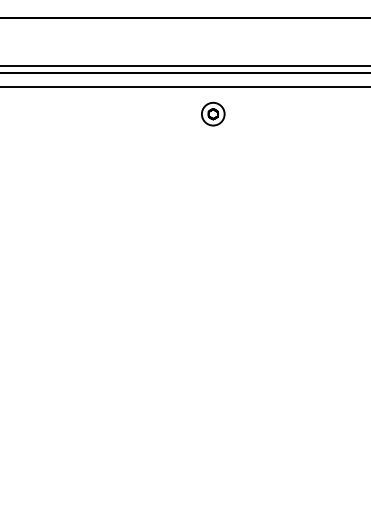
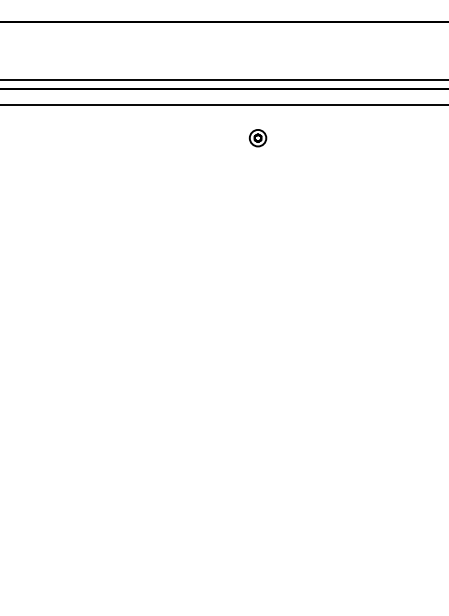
part: (212, 113) -> (257, 137), size x0.6

